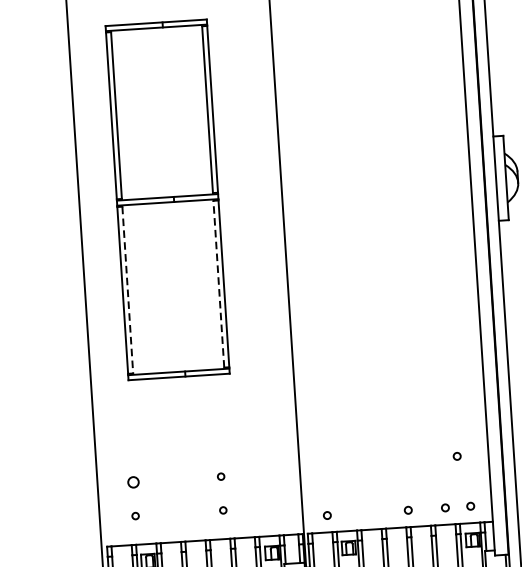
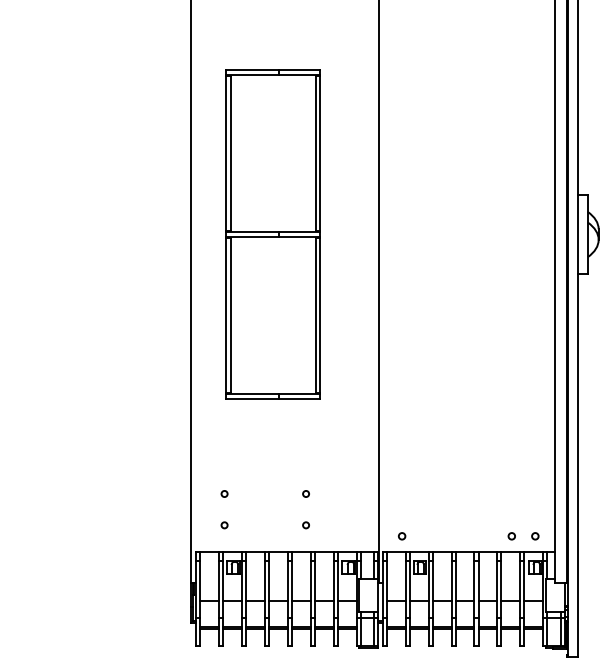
line: (218, 284) -> (315, 315), dashed -> solid
line: (127, 289) -> (230, 315), dashed -> solid
circle: (456, 456) -> (525, 489), removed
circle: (133, 481) -> (224, 493), size x0.62
circle: (408, 510) -> (477, 536), removed

